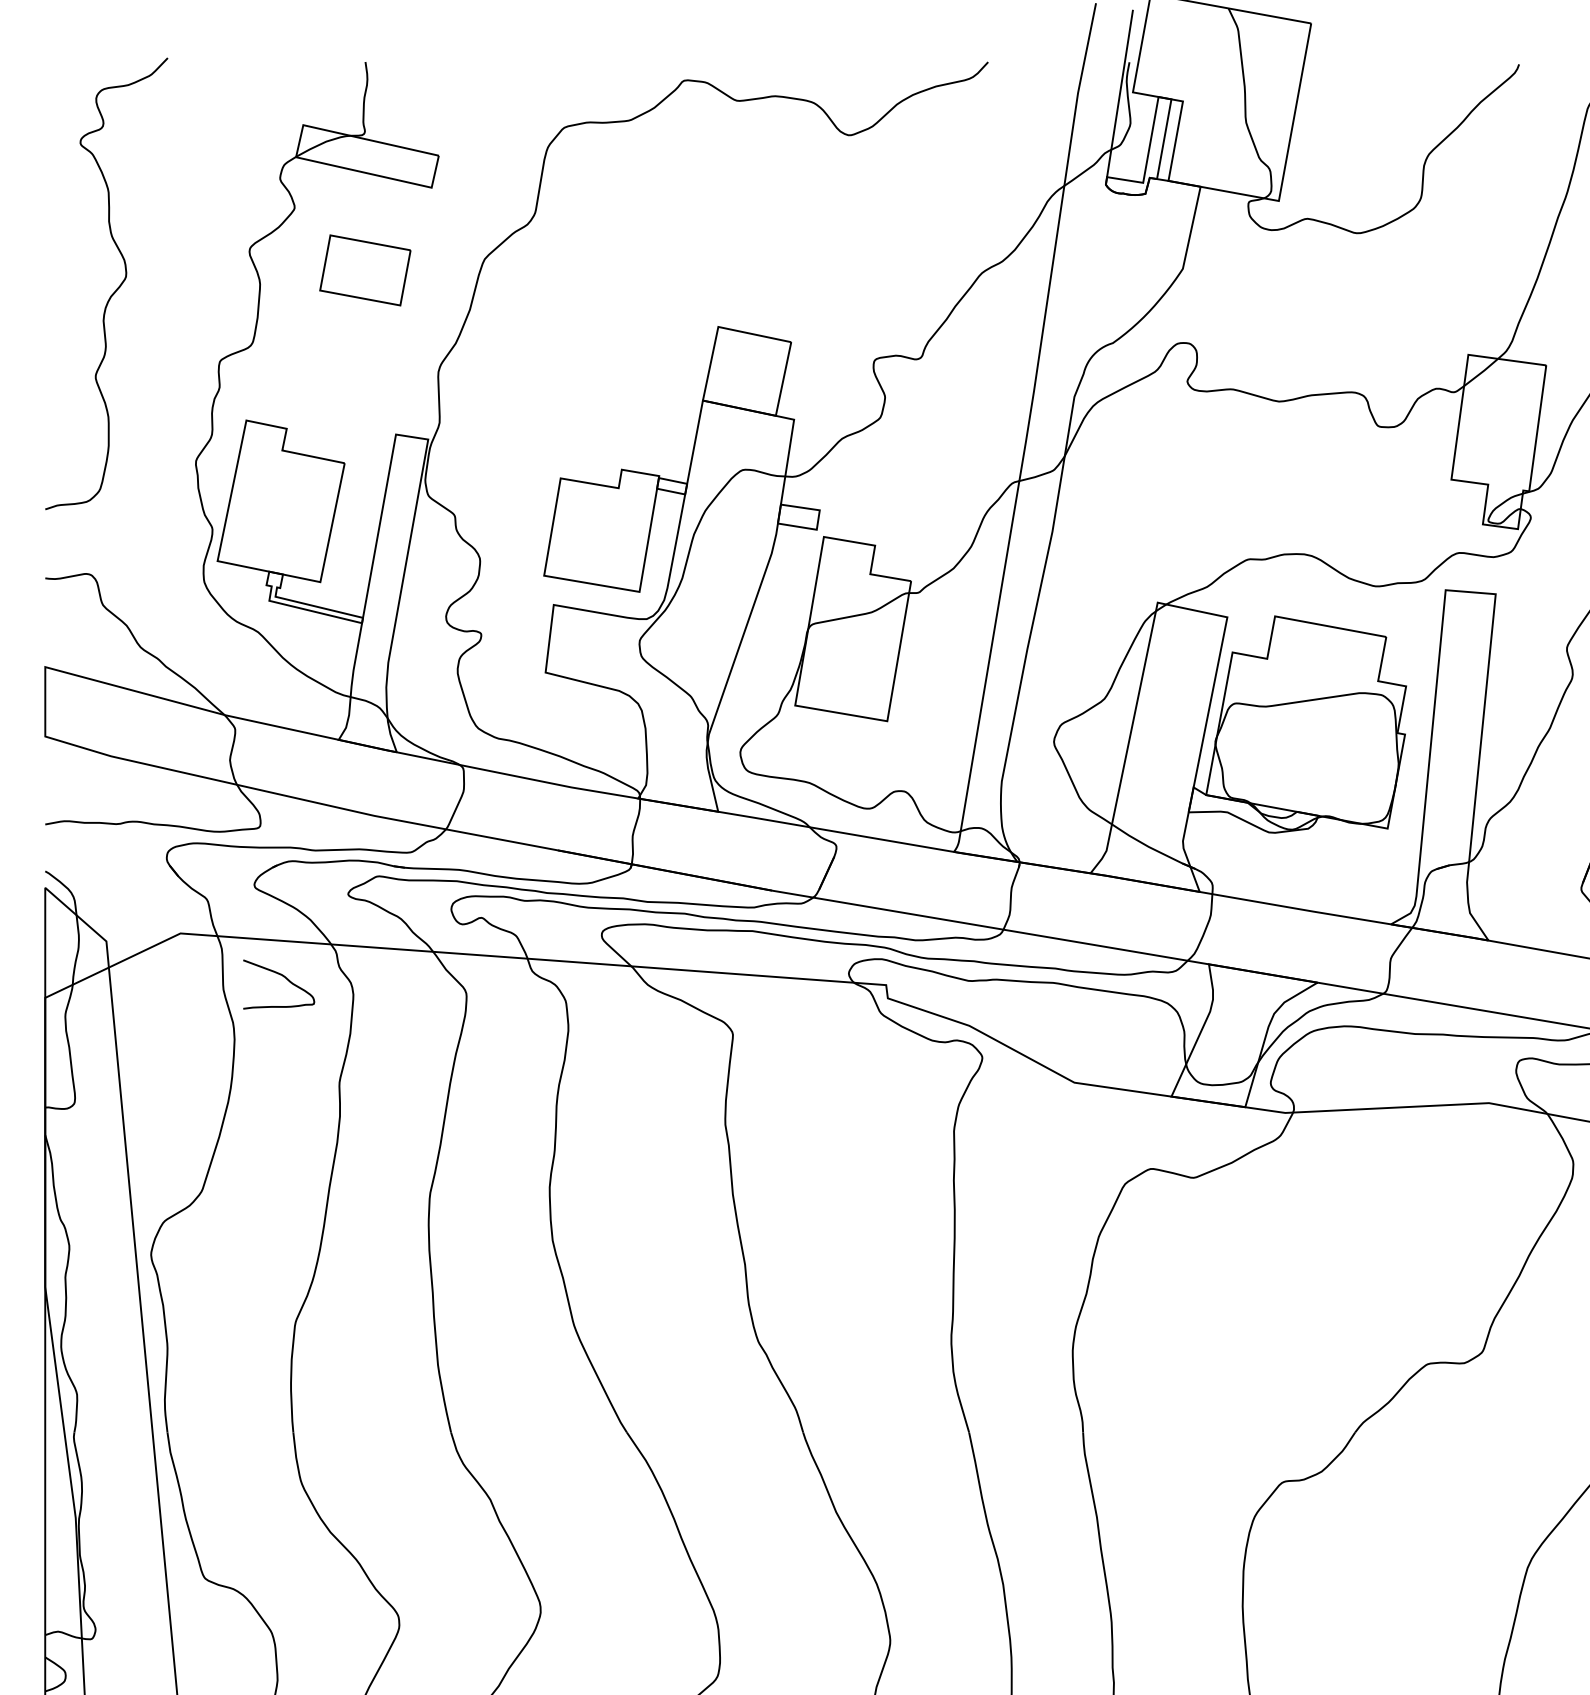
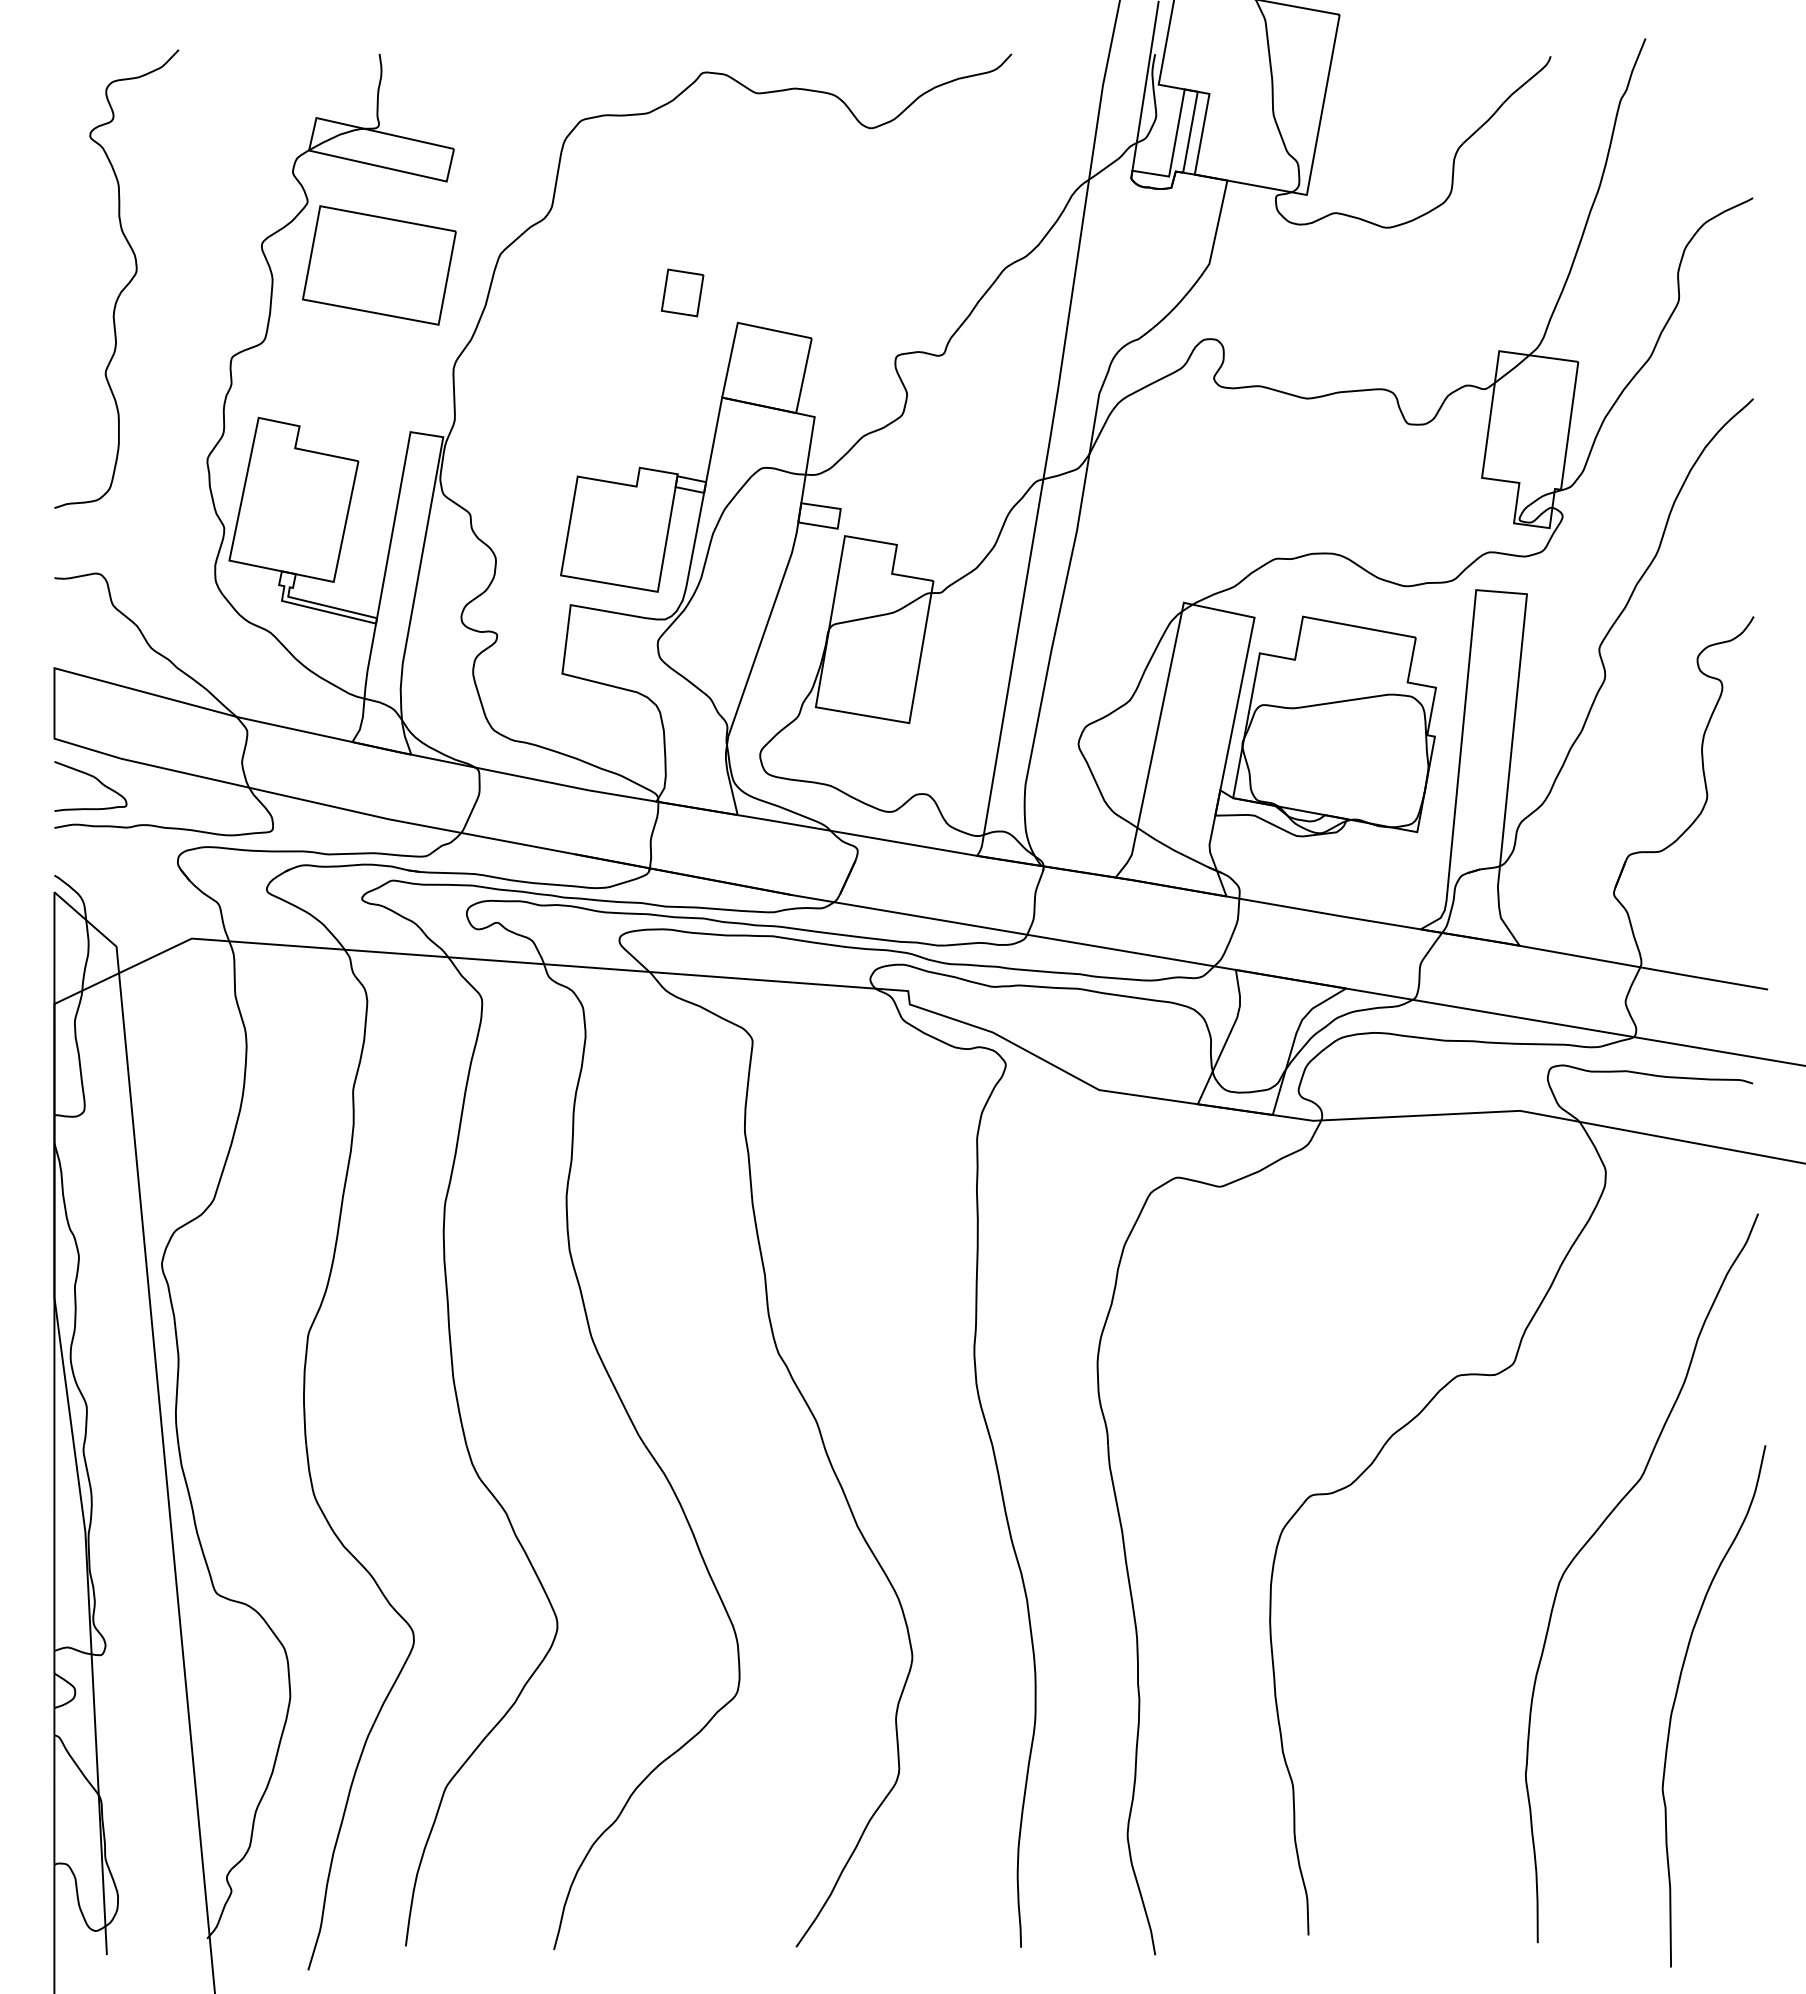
part: (365, 270) -> (379, 265), size x1.67
part: (663, 297) -> (682, 292), added
curve: (283, 977) -> (95, 779), moved

